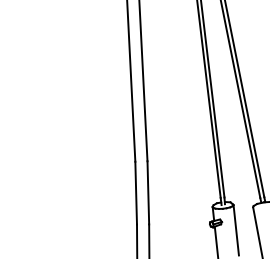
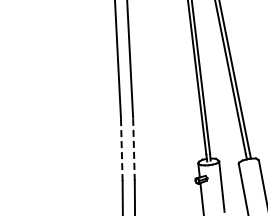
line: (136, 192) -> (122, 148), solid -> dashed
line: (148, 192) -> (134, 148), solid -> dashed

